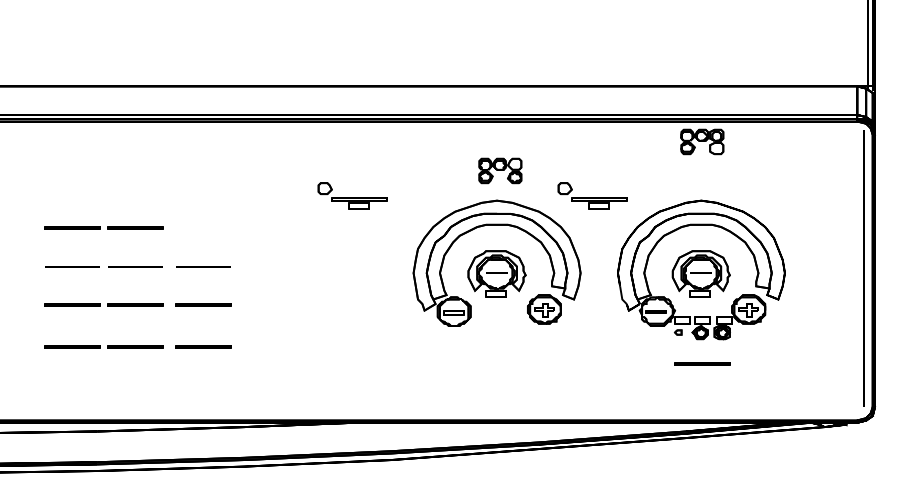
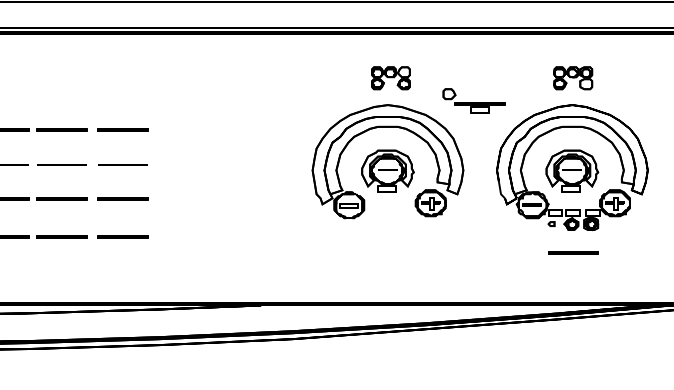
part: (702, 141) -> (573, 77), moved
part: (352, 195) -> (257, 100), removed
line: (203, 227) -> (122, 129), added

